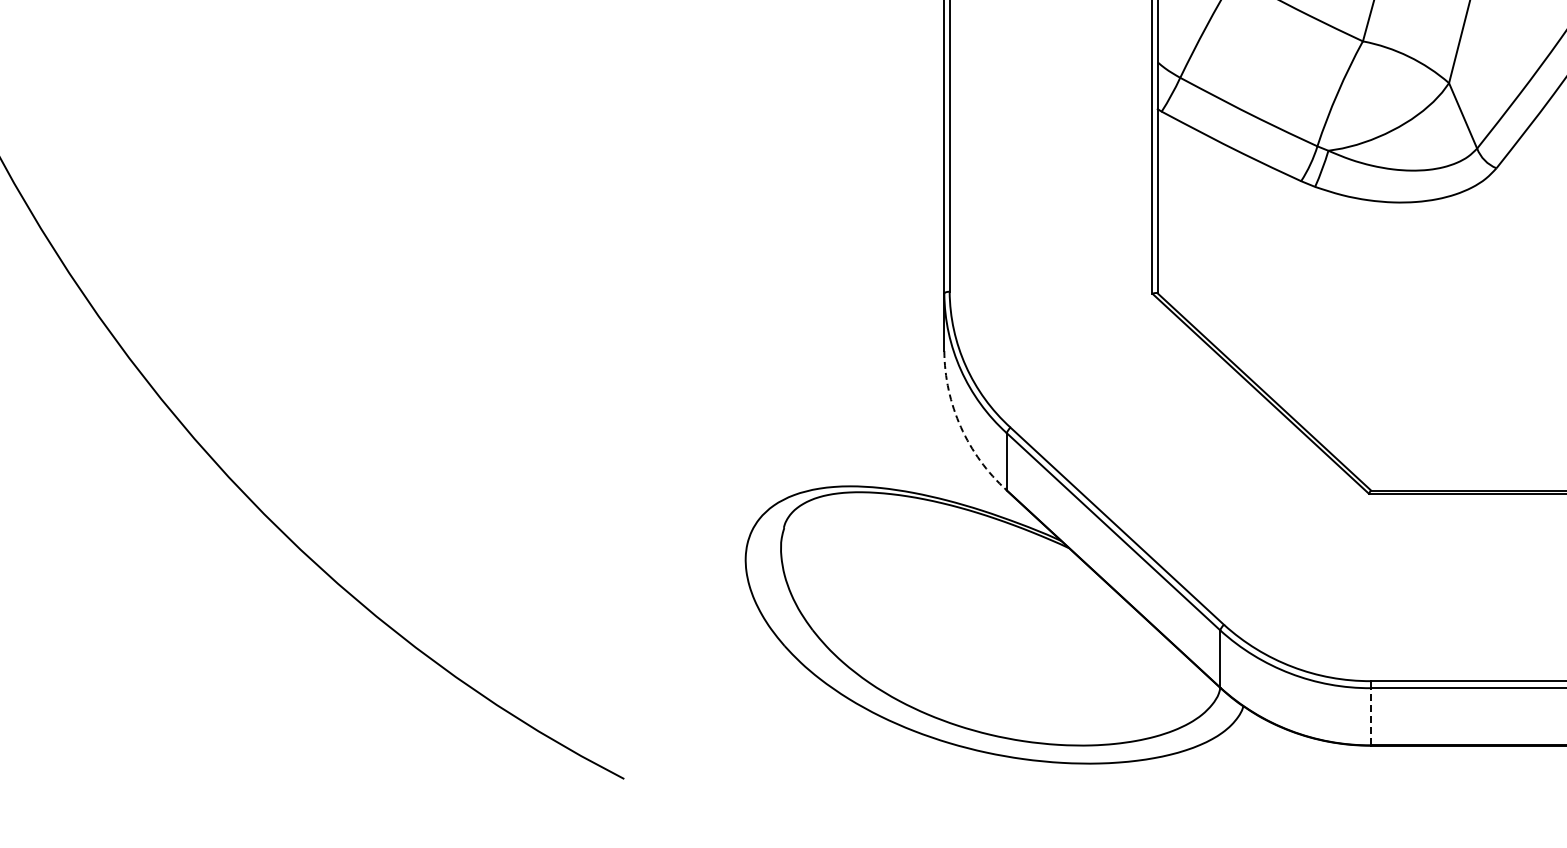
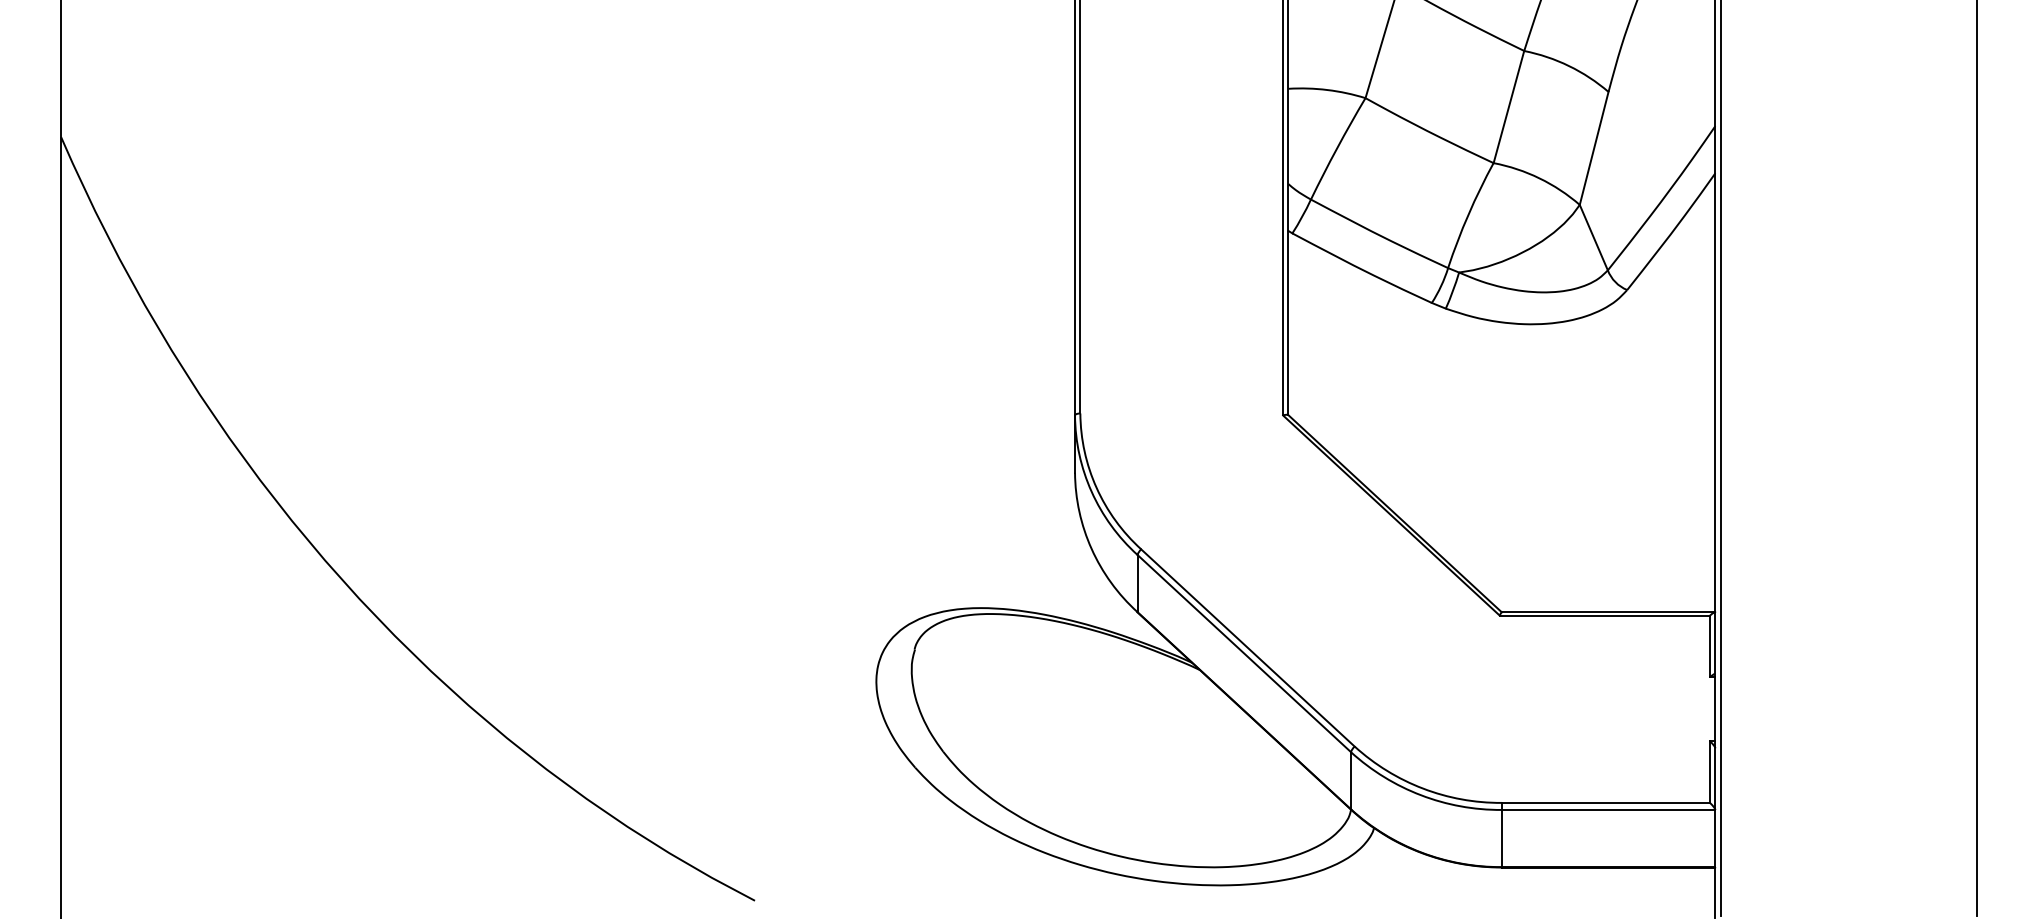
arc: (960, 427) -> (1091, 549), dashed -> solid
line: (1370, 716) -> (1501, 838), dashed -> solid

